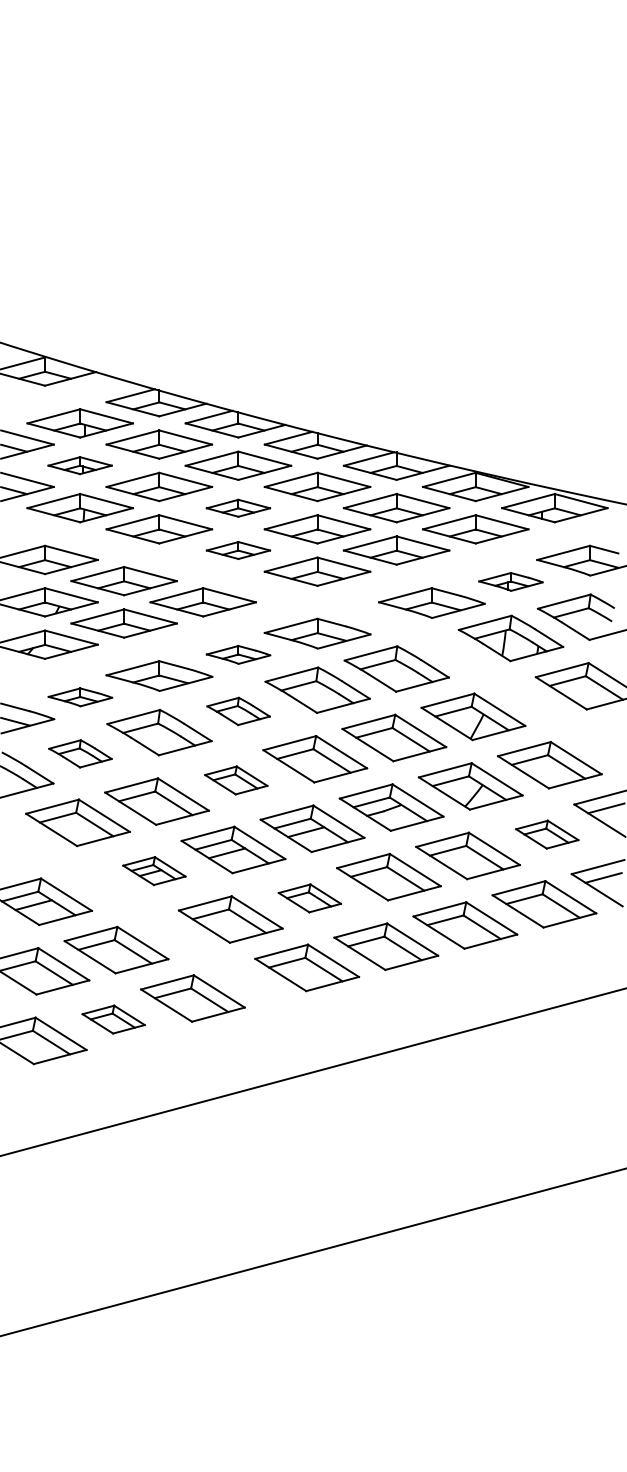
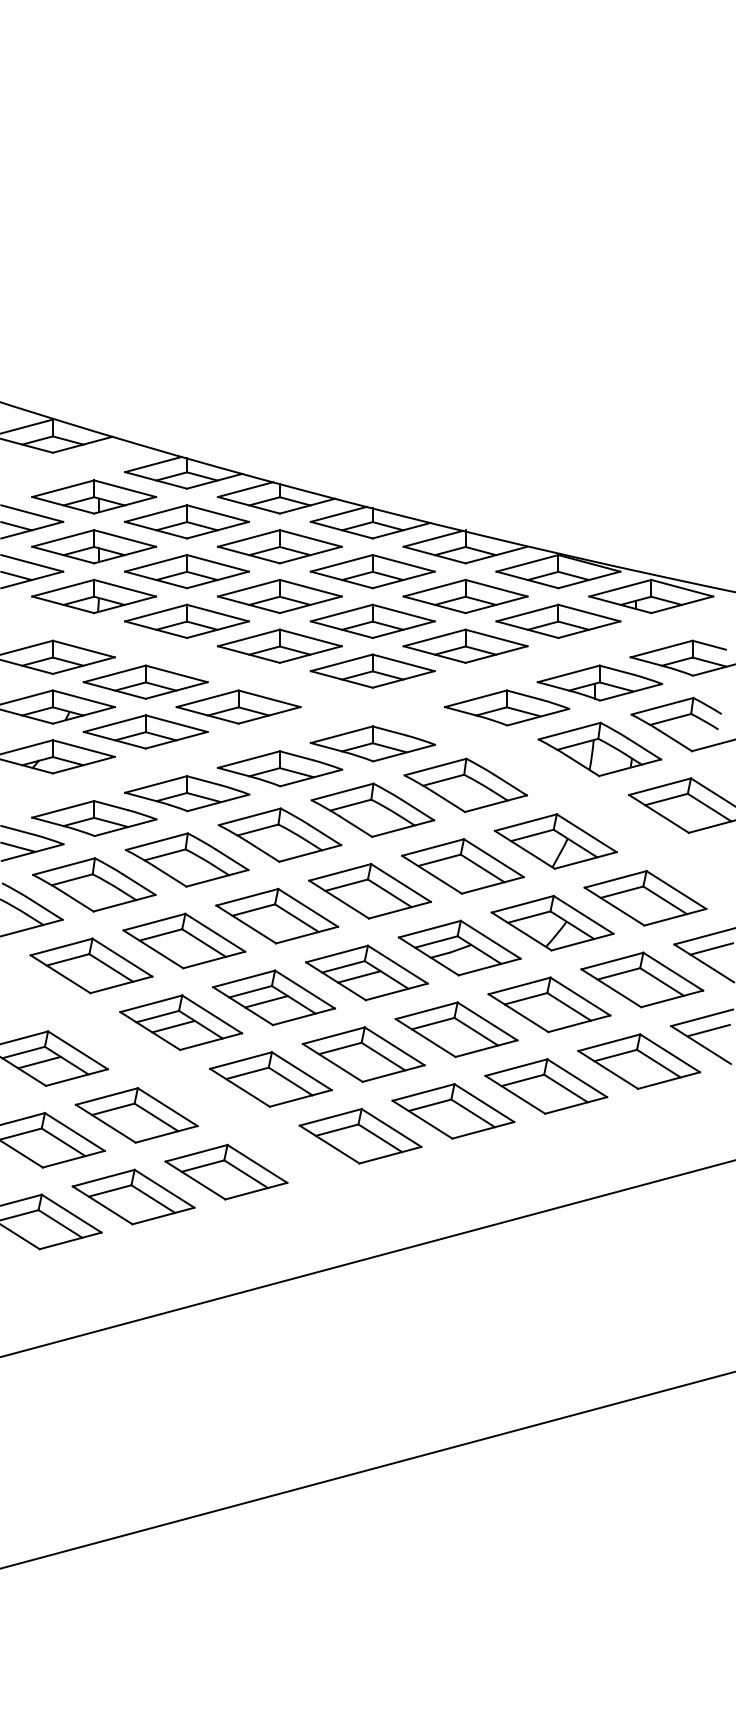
part: (79, 465) -> (93, 546), size x1.67
part: (238, 508) -> (279, 596), size x1.67
part: (238, 550) -> (279, 646), size x1.67
part: (510, 581) -> (599, 682), size x1.67
part: (238, 654) -> (279, 768), size x1.67
part: (80, 697) -> (94, 818), size x1.67
part: (238, 711) -> (279, 835), size x1.67
part: (80, 753) -> (94, 884), size x1.67
part: (236, 780) -> (277, 916), size x1.67
part: (547, 834) -> (642, 979), size x1.67
part: (154, 870) -> (181, 1021), size x1.67
part: (309, 898) -> (363, 1054), size x1.67
part: (113, 1019) -> (133, 1196), size x1.67

